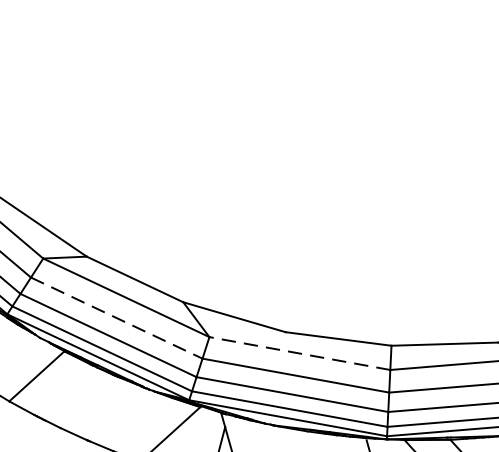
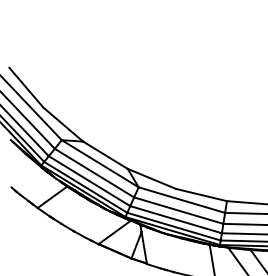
line: (116, 318) -> (94, 173), dashed -> solid
line: (298, 352) -> (181, 199), dashed -> solid

